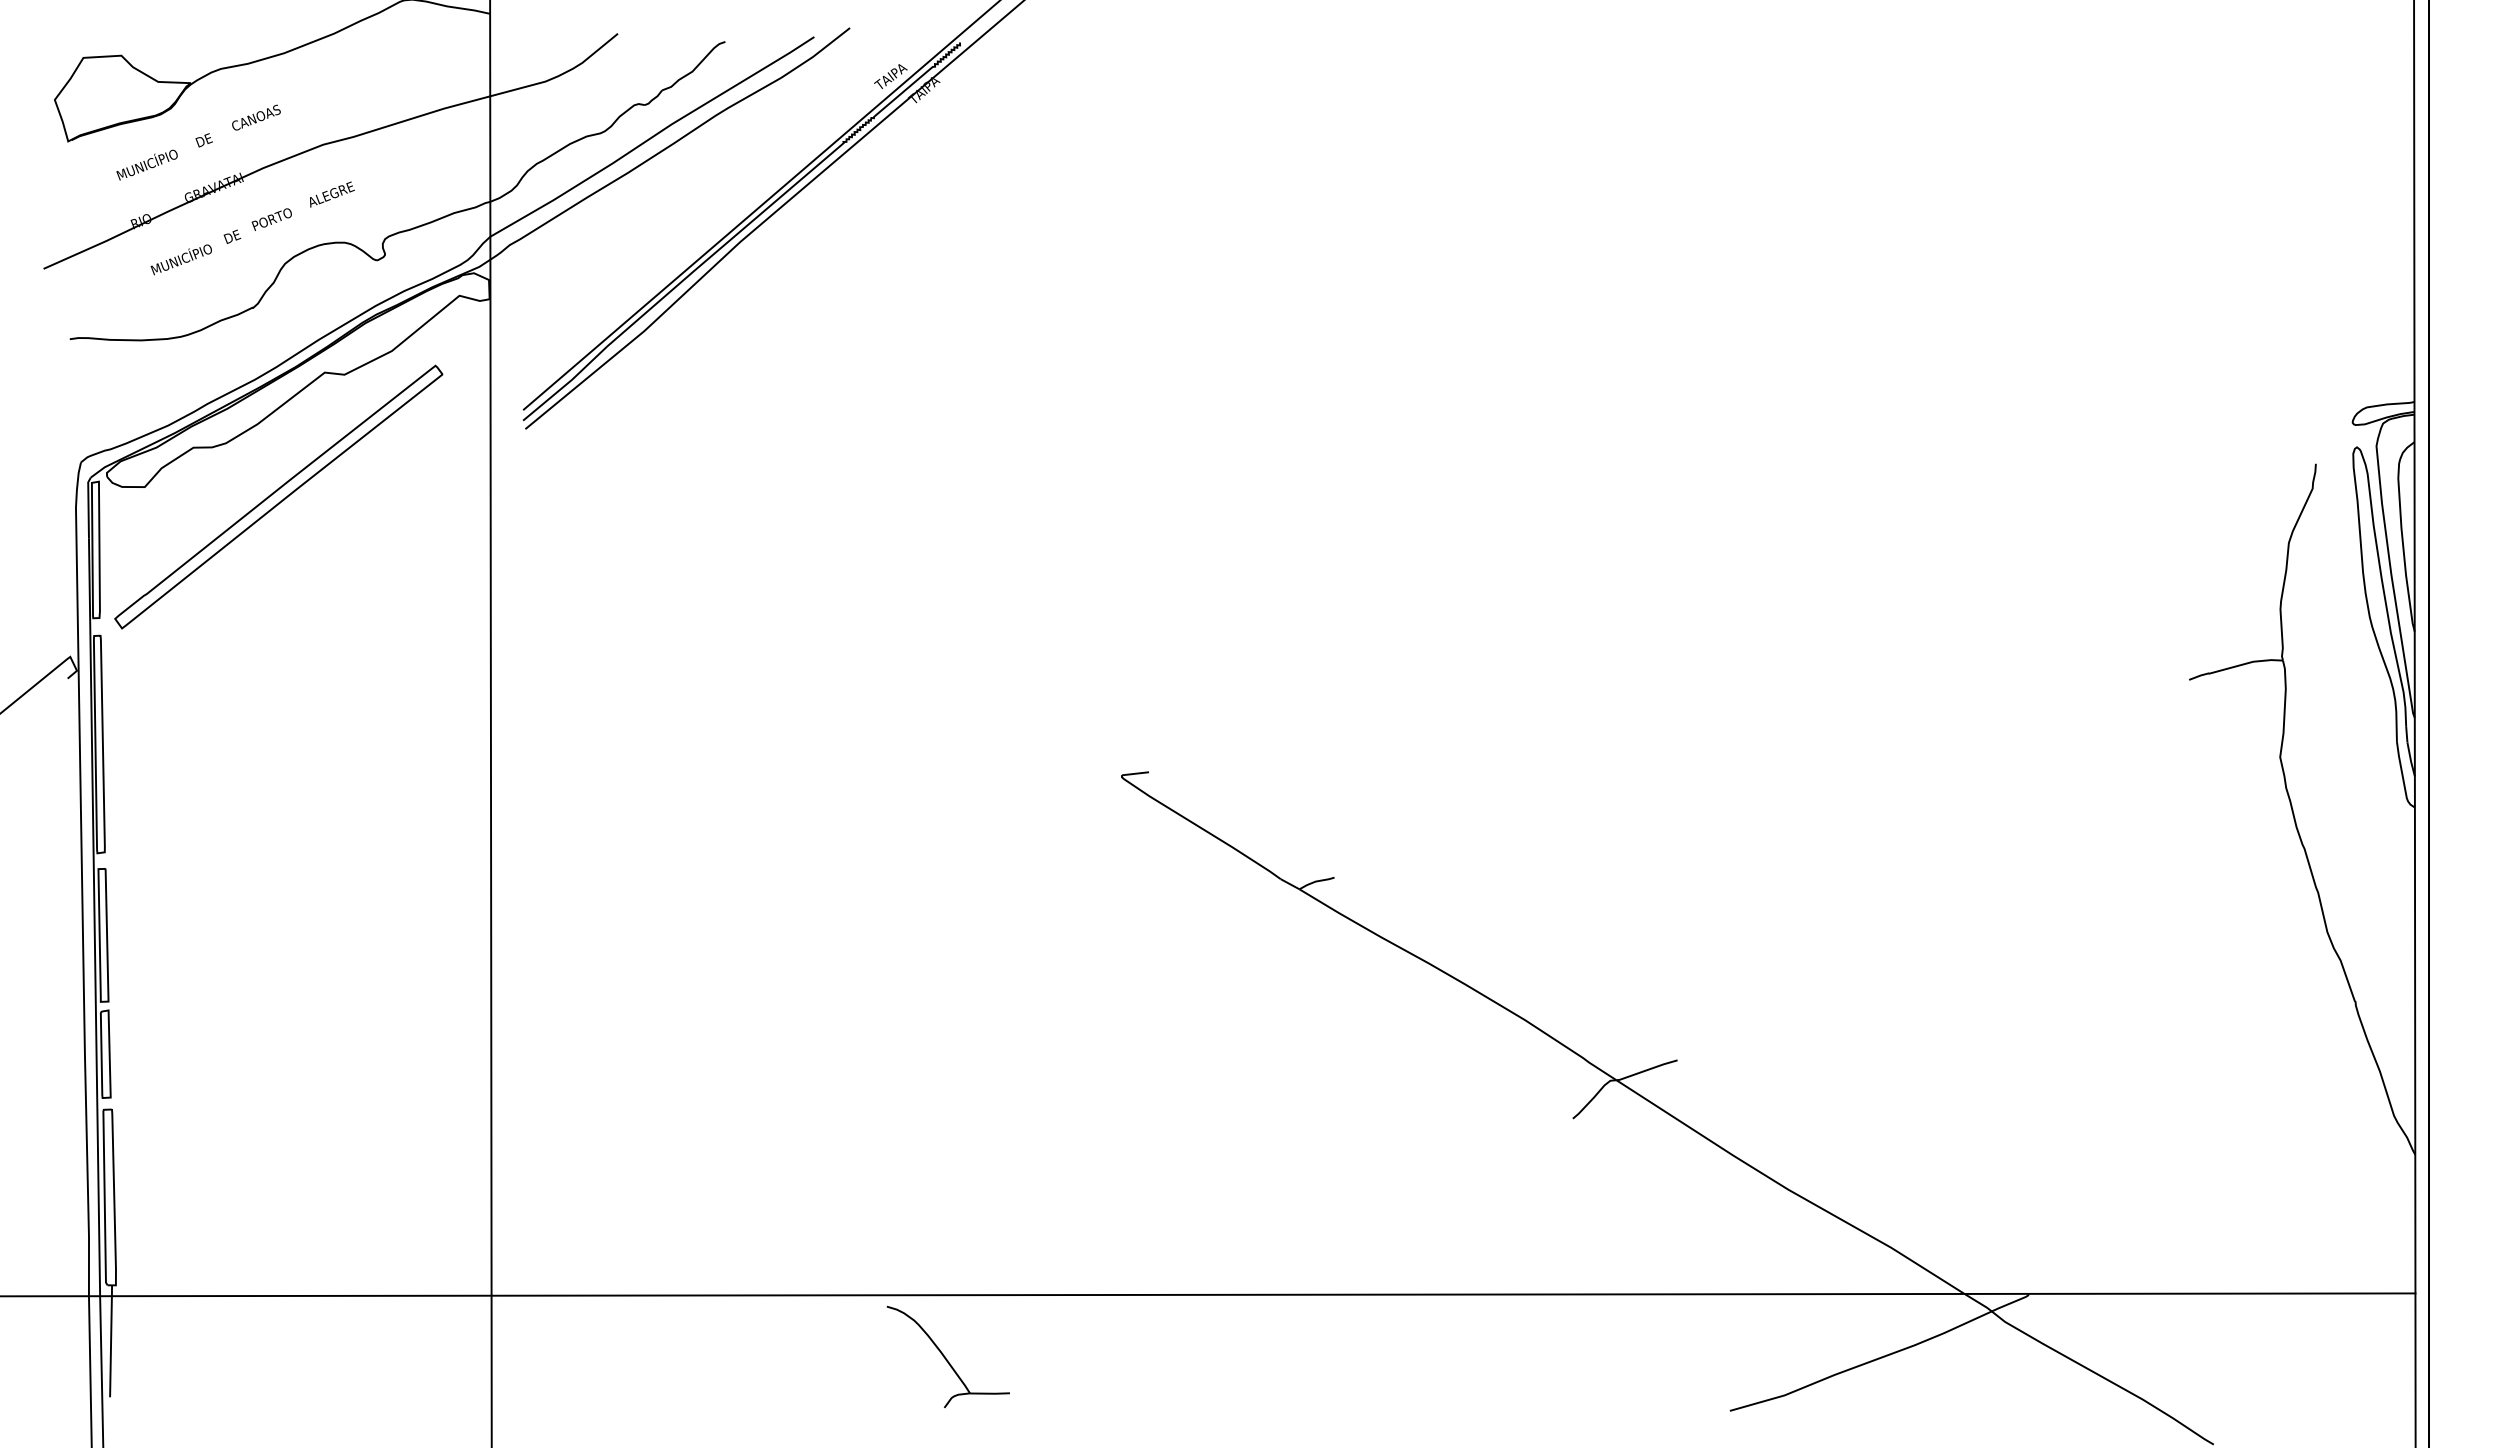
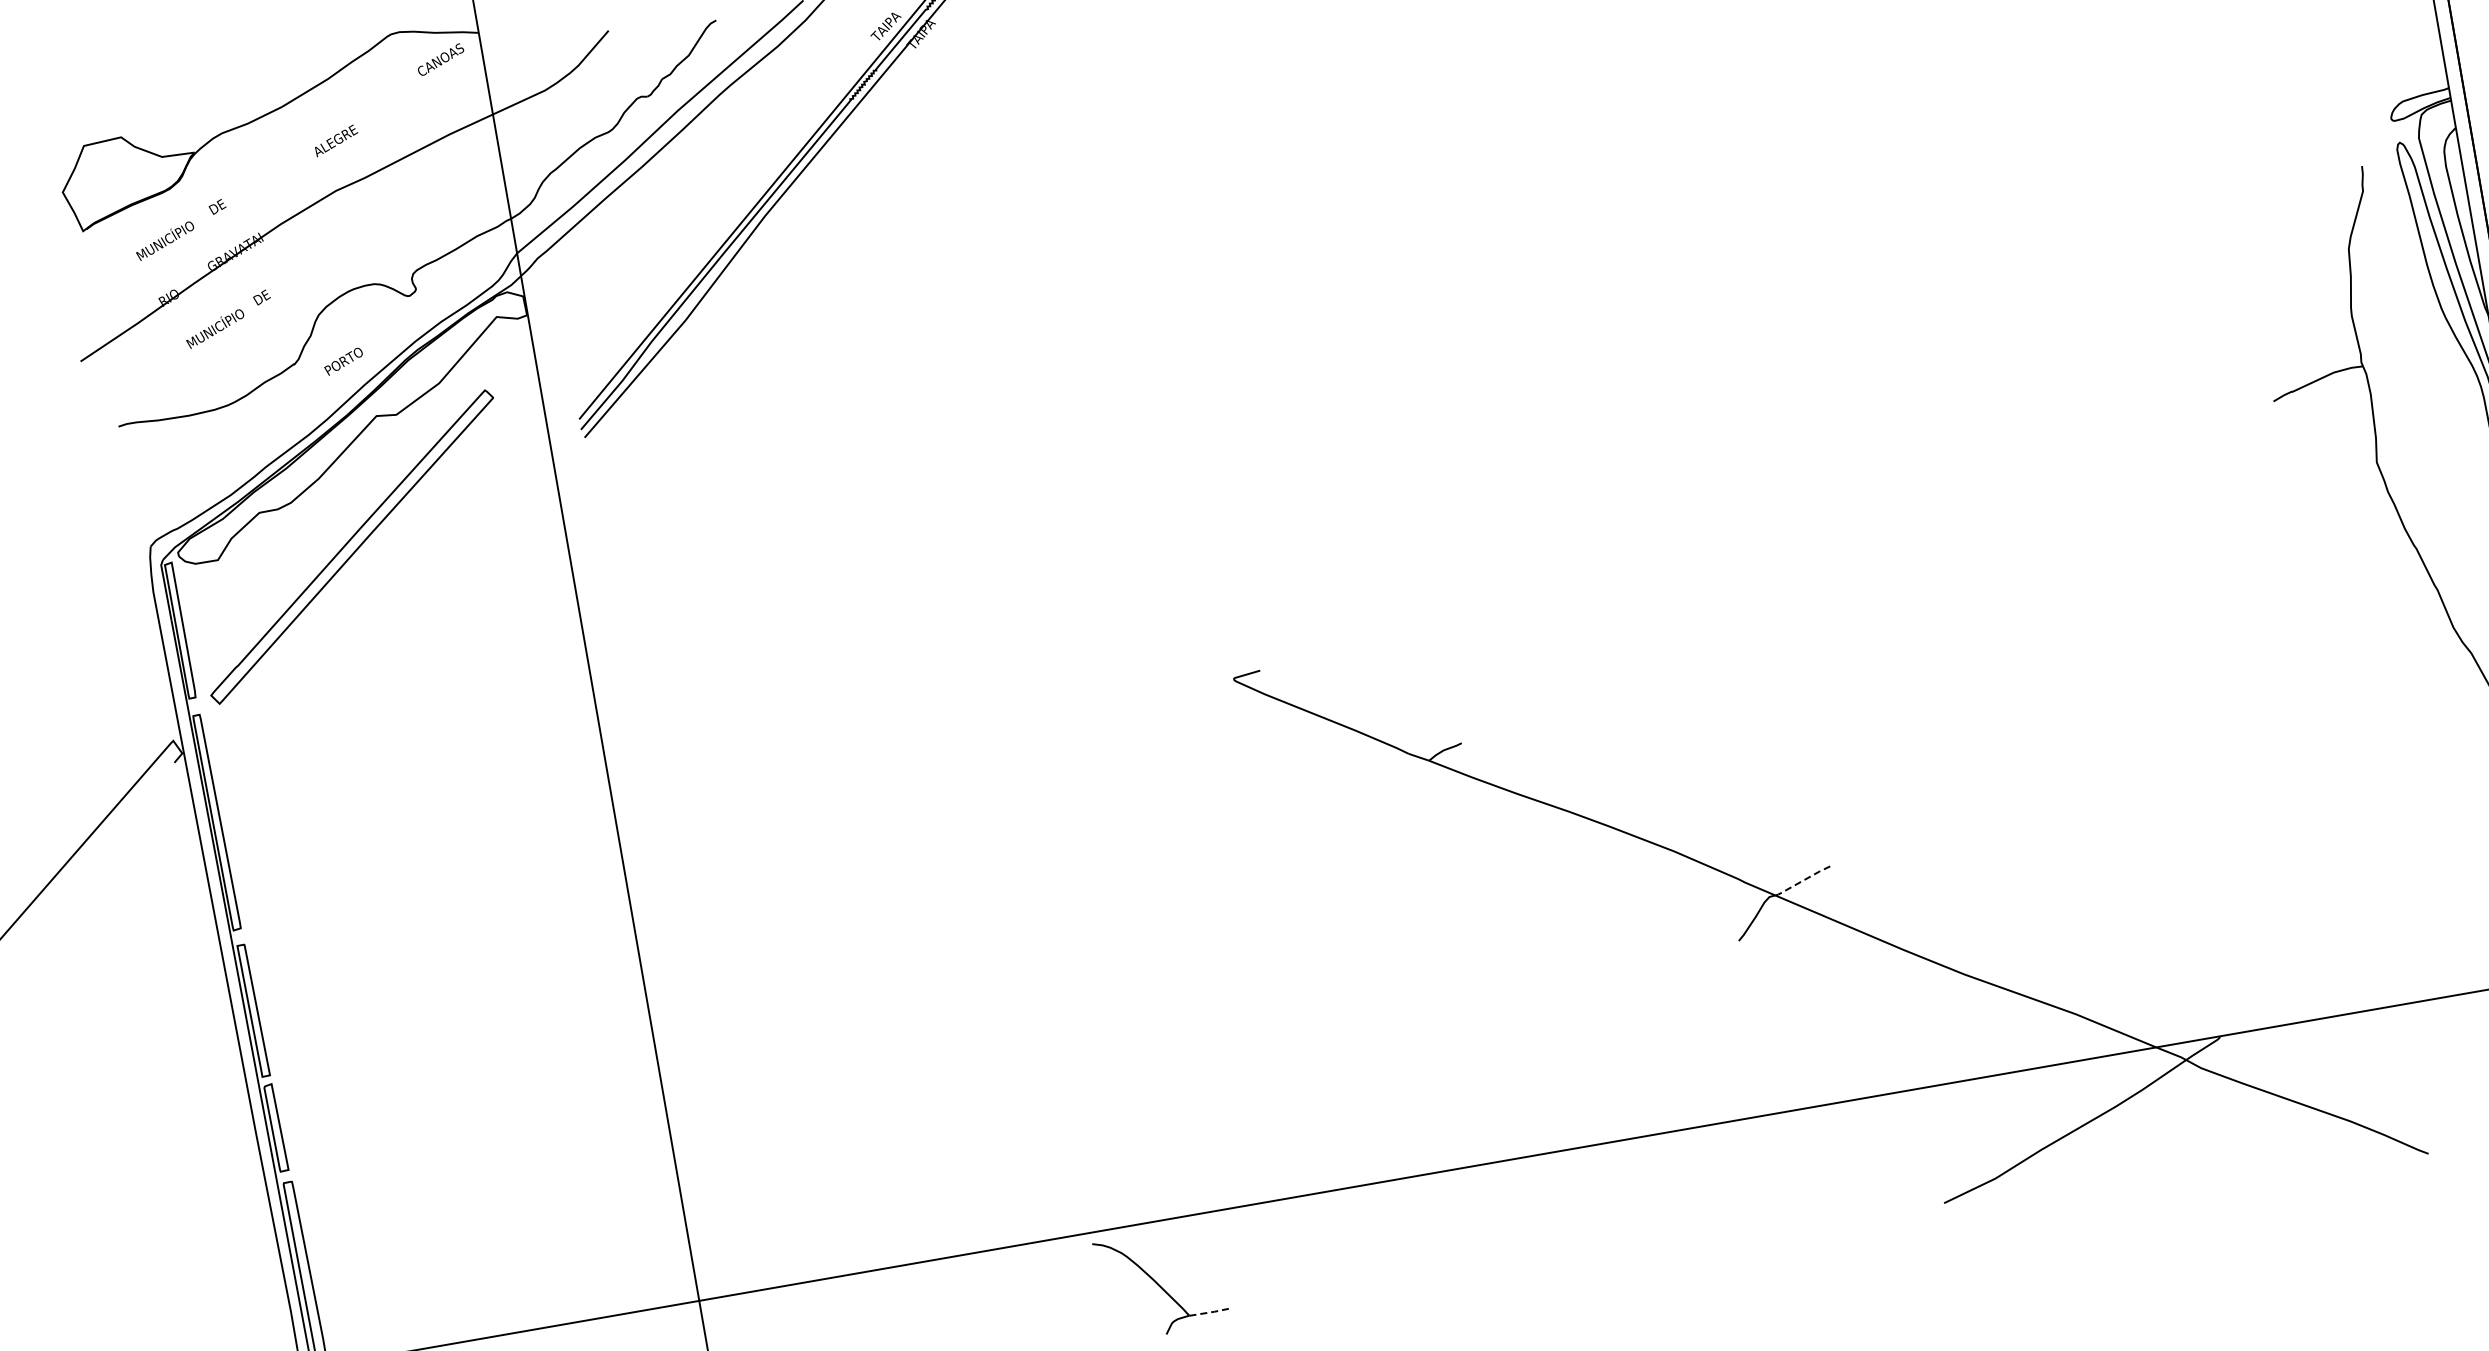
text: (256, 117) -> (440, 59), moved
text: (332, 194) -> (336, 140), moved
text: (271, 219) -> (343, 361), moved
line: (1646, 1070) -> (1803, 880), solid -> dashed
line: (990, 1393) -> (1209, 1312), solid -> dashed

